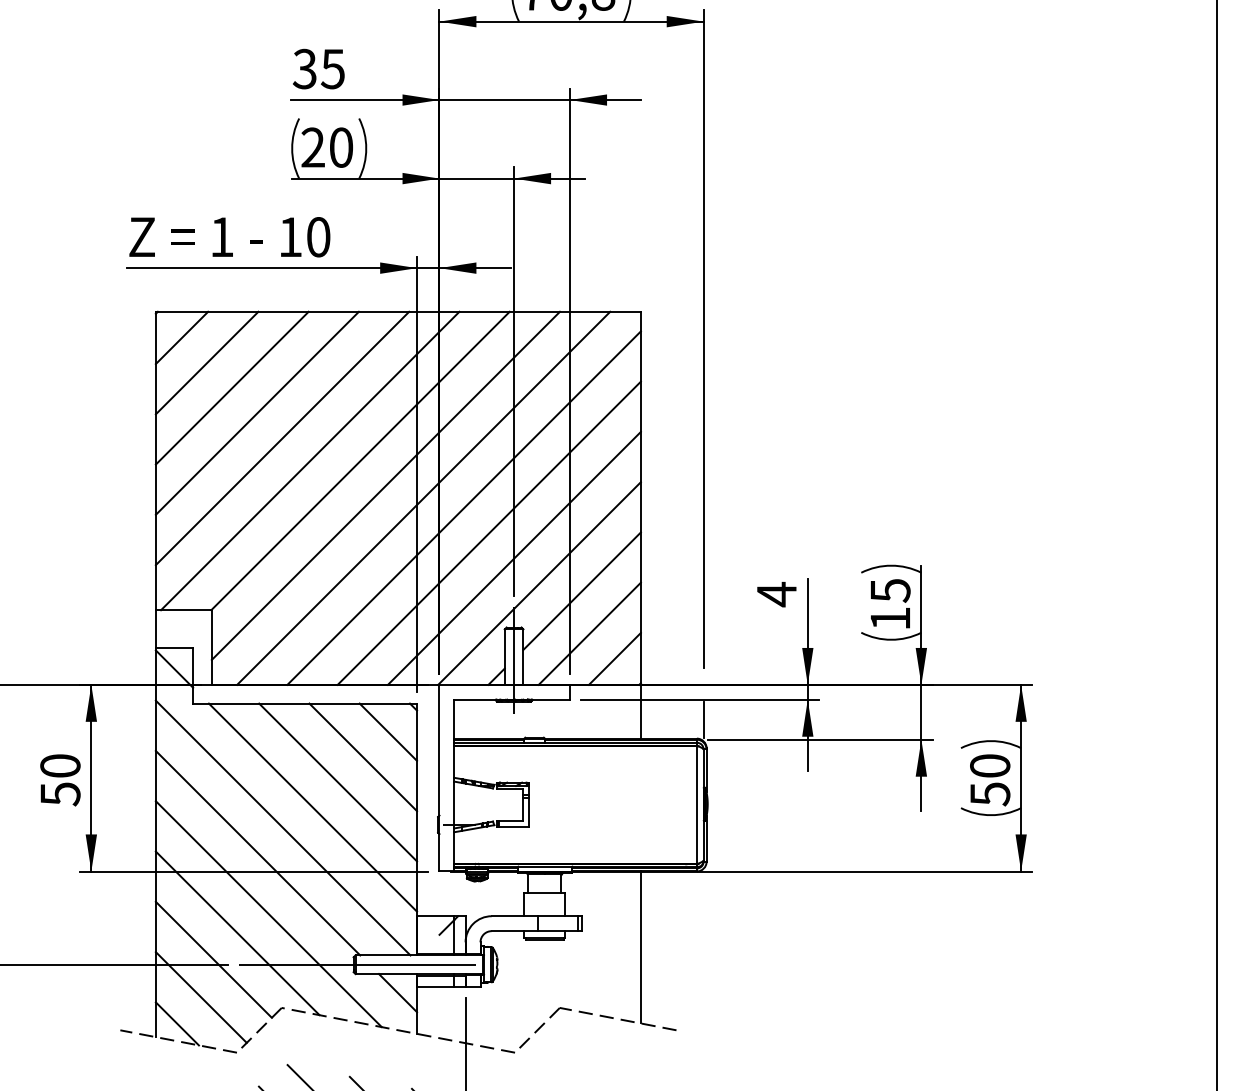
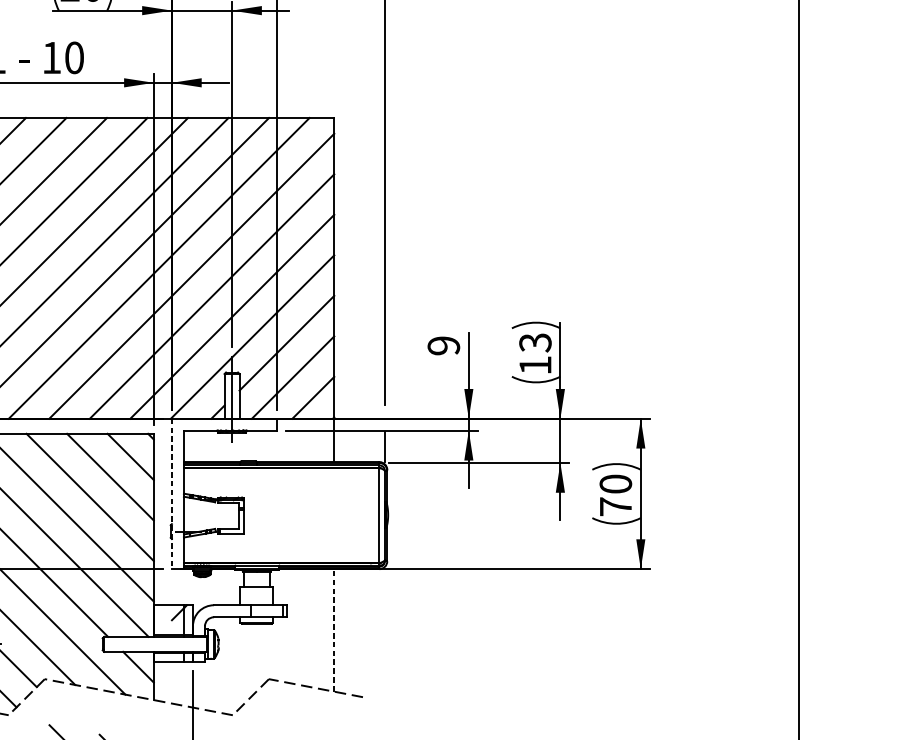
text: (890, 590) -> (535, 342), 15 -> 13
text: (776, 594) -> (443, 345), 4 -> 9
line: (439, 778) -> (171, 494), solid -> dashed
text: (990, 794) -> (616, 507), 50 -> 70
line: (640, 946) -> (333, 629), solid -> dashed
line: (361, 964) -> (109, 644), removed

